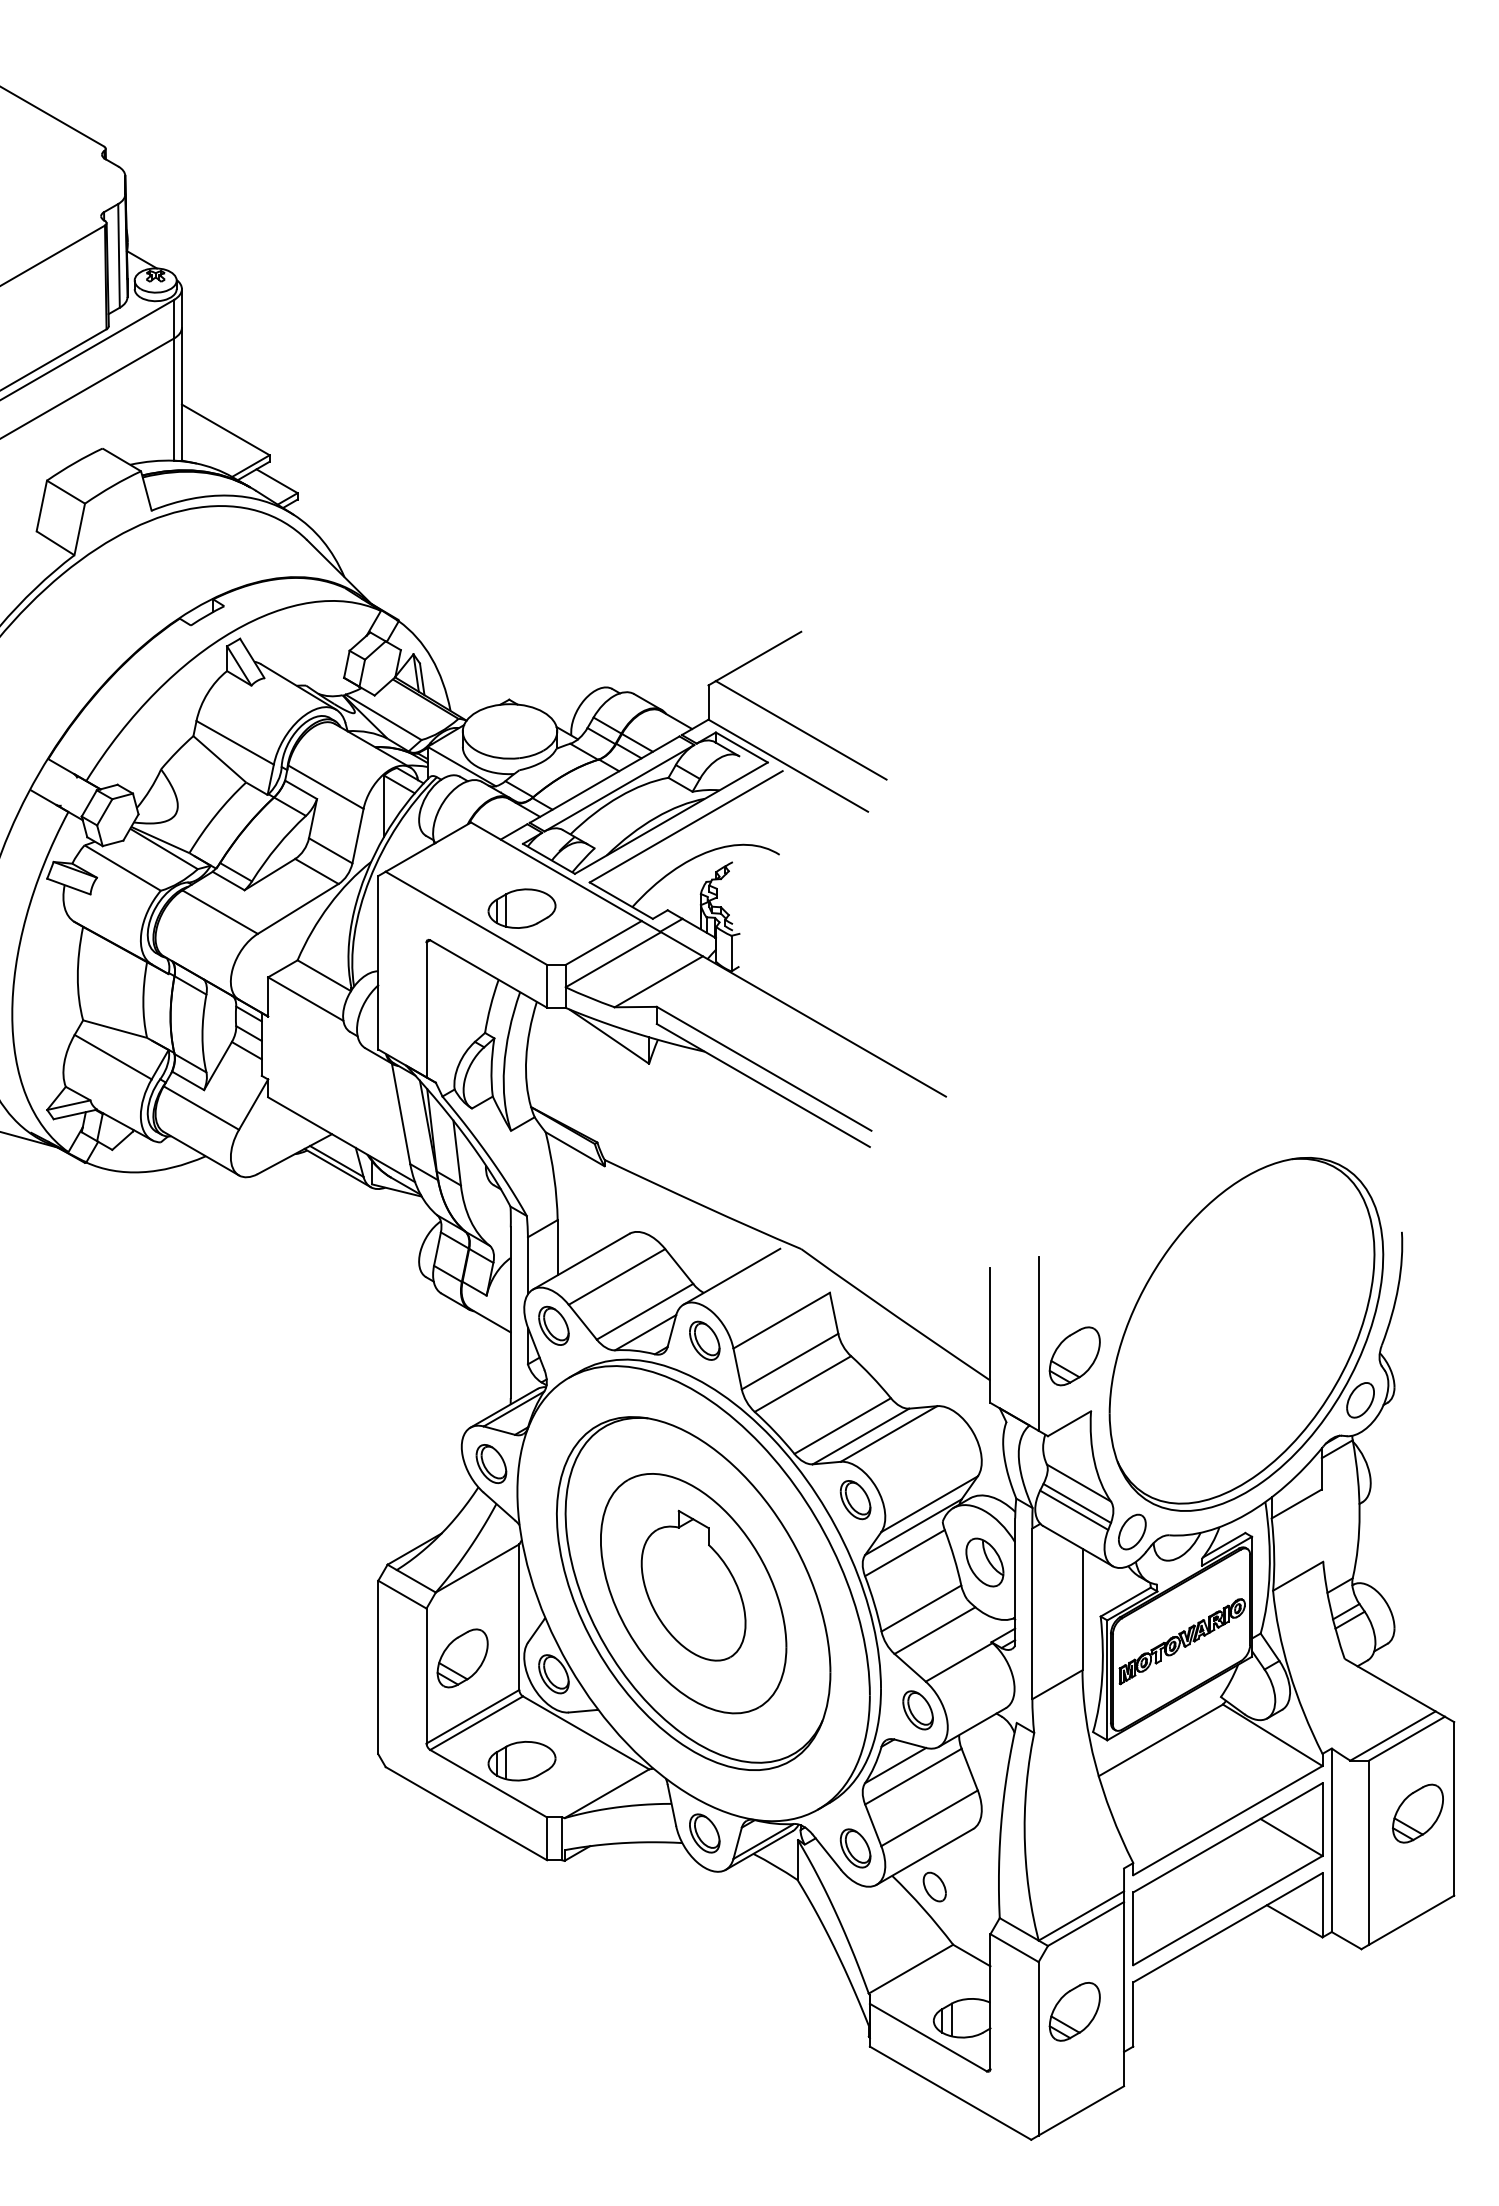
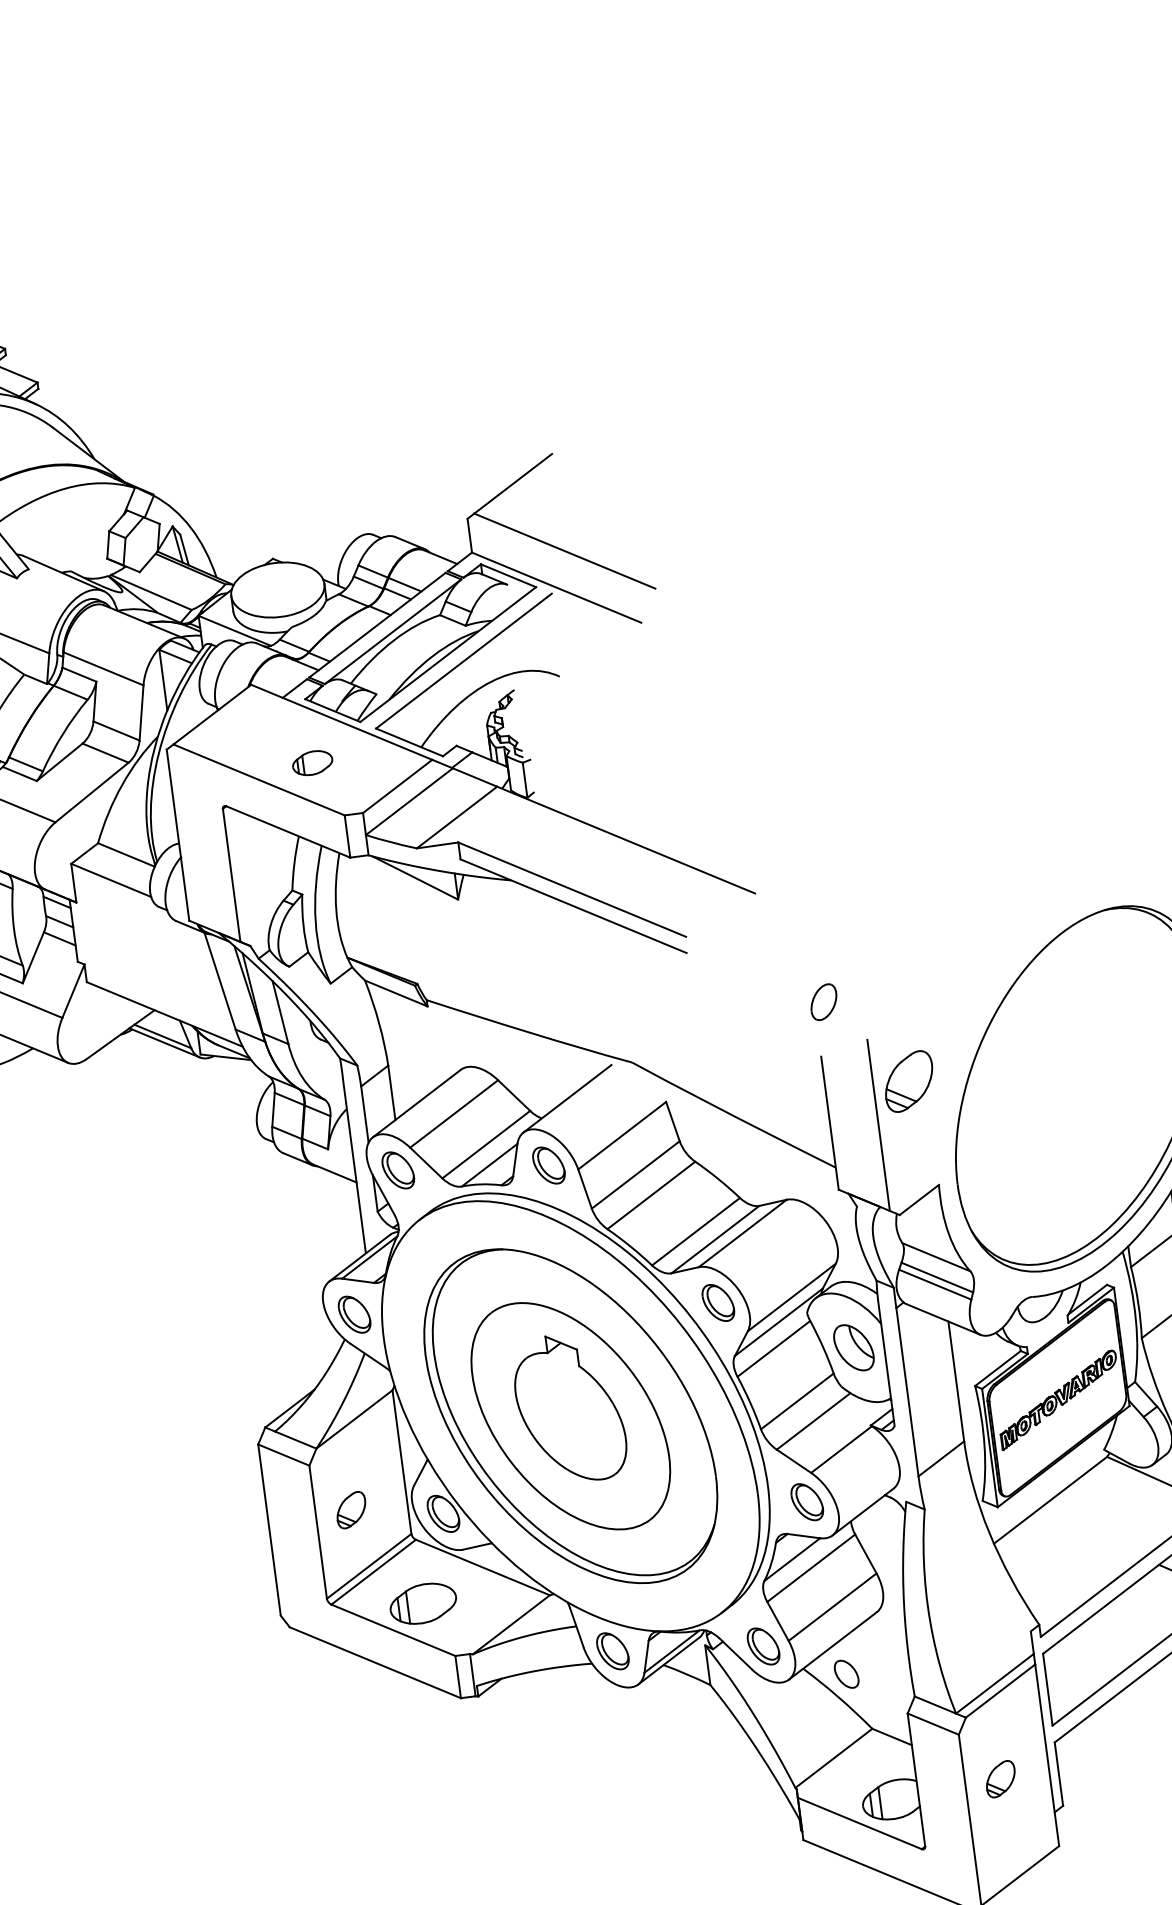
part: (521, 908) -> (312, 763), size x0.6
part: (1074, 1356) -> (908, 1081), moved
part: (1132, 1531) -> (824, 1001), moved
part: (462, 1658) -> (351, 1510), size x0.6
part: (1074, 2011) -> (1000, 1778), size x0.6

